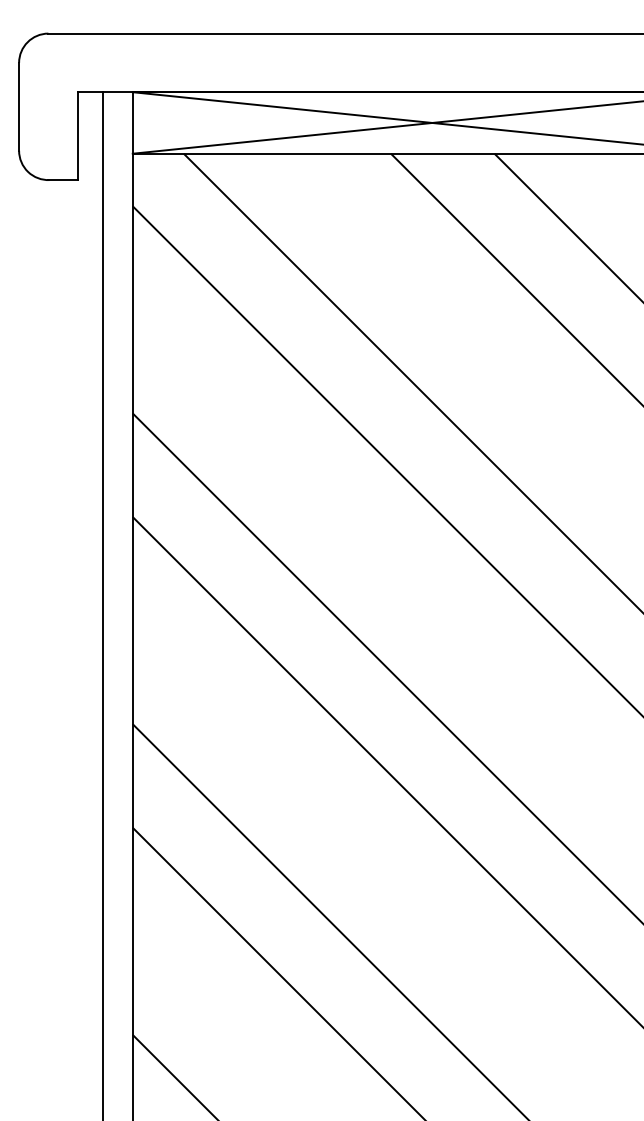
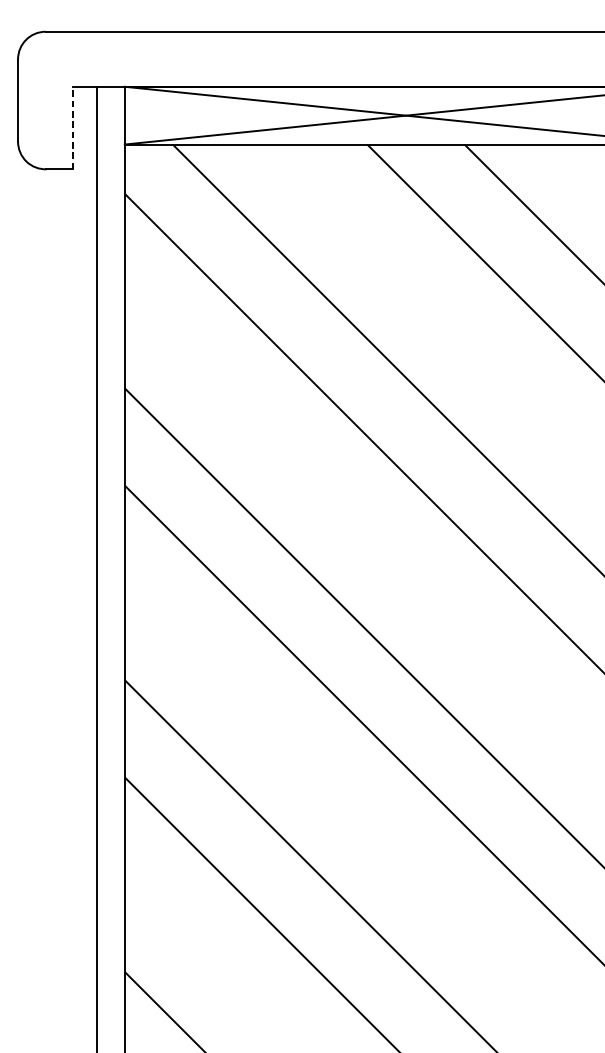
line: (77, 136) -> (72, 128), solid -> dashed

